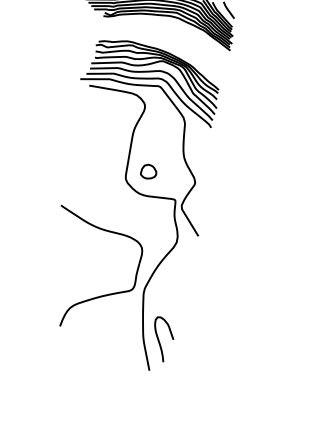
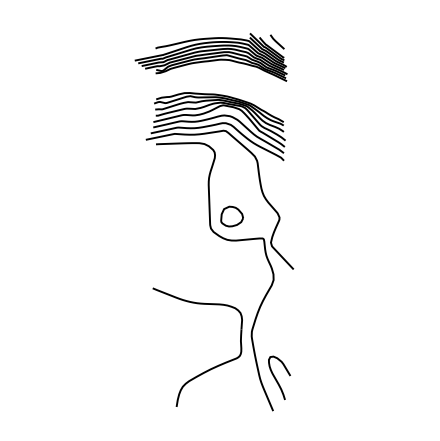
part: (148, 171) -> (231, 216), size x1.43
part: (100, 295) -> (209, 368), moved

